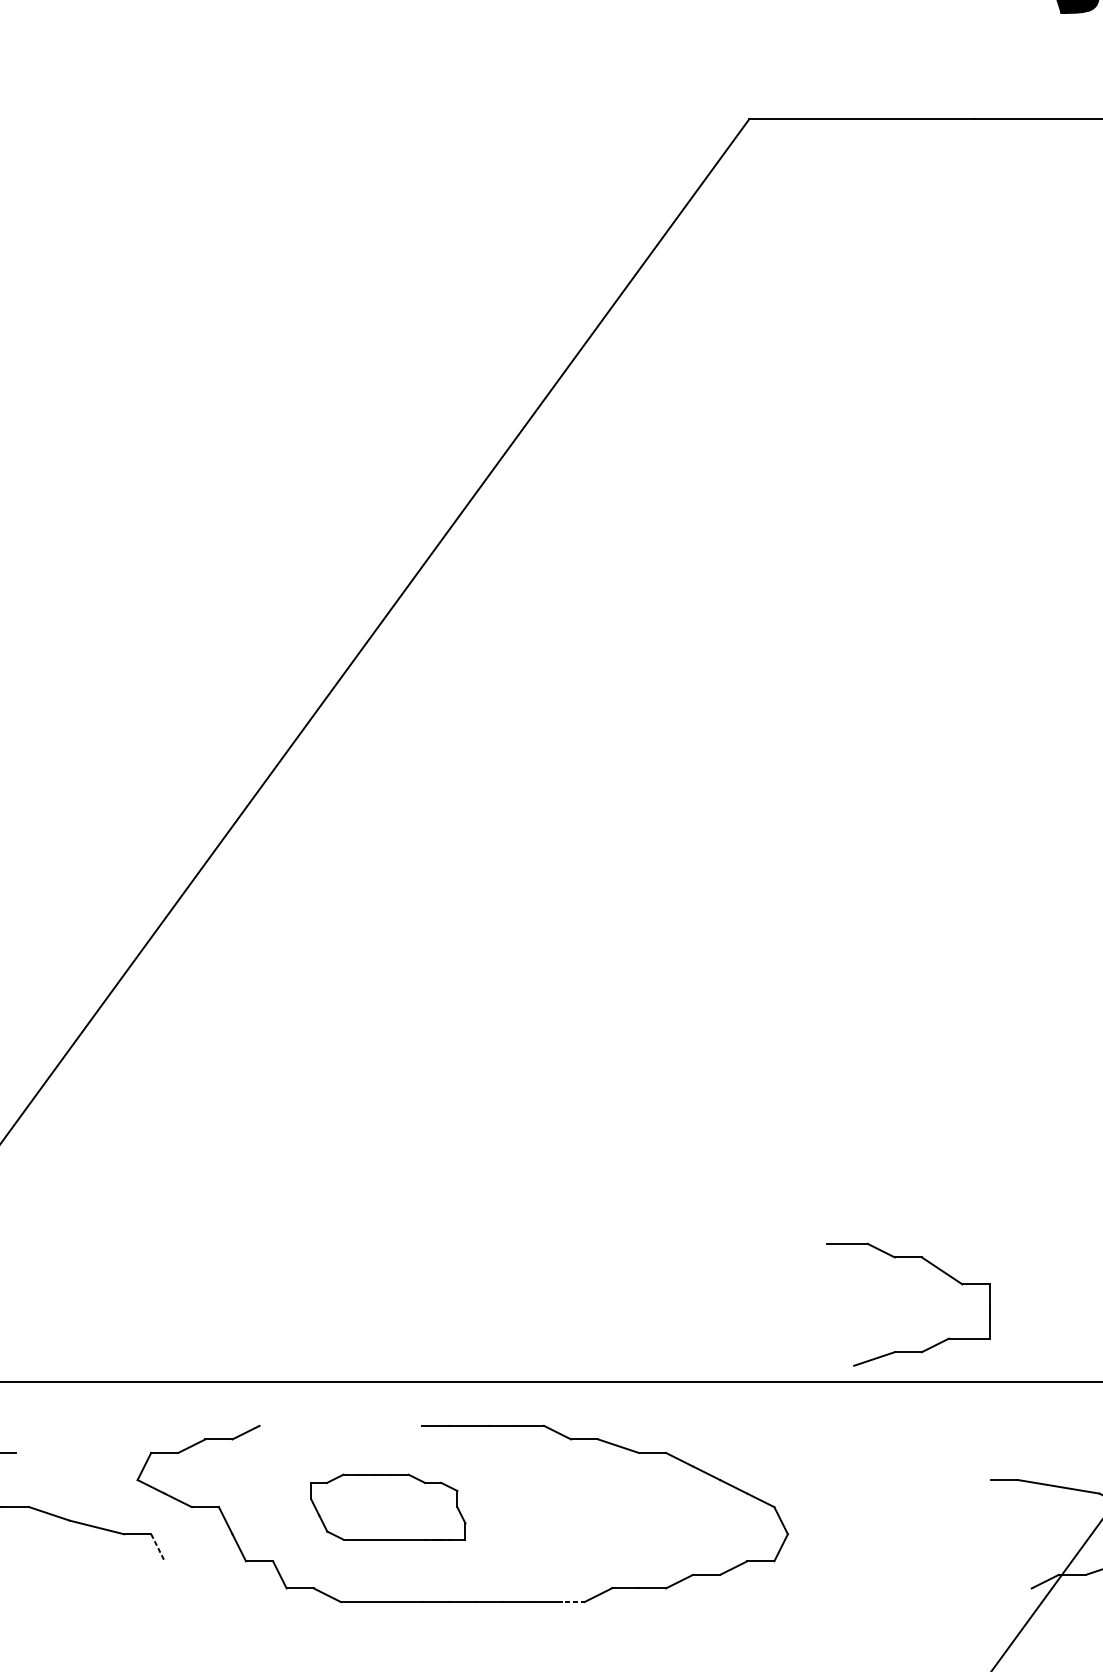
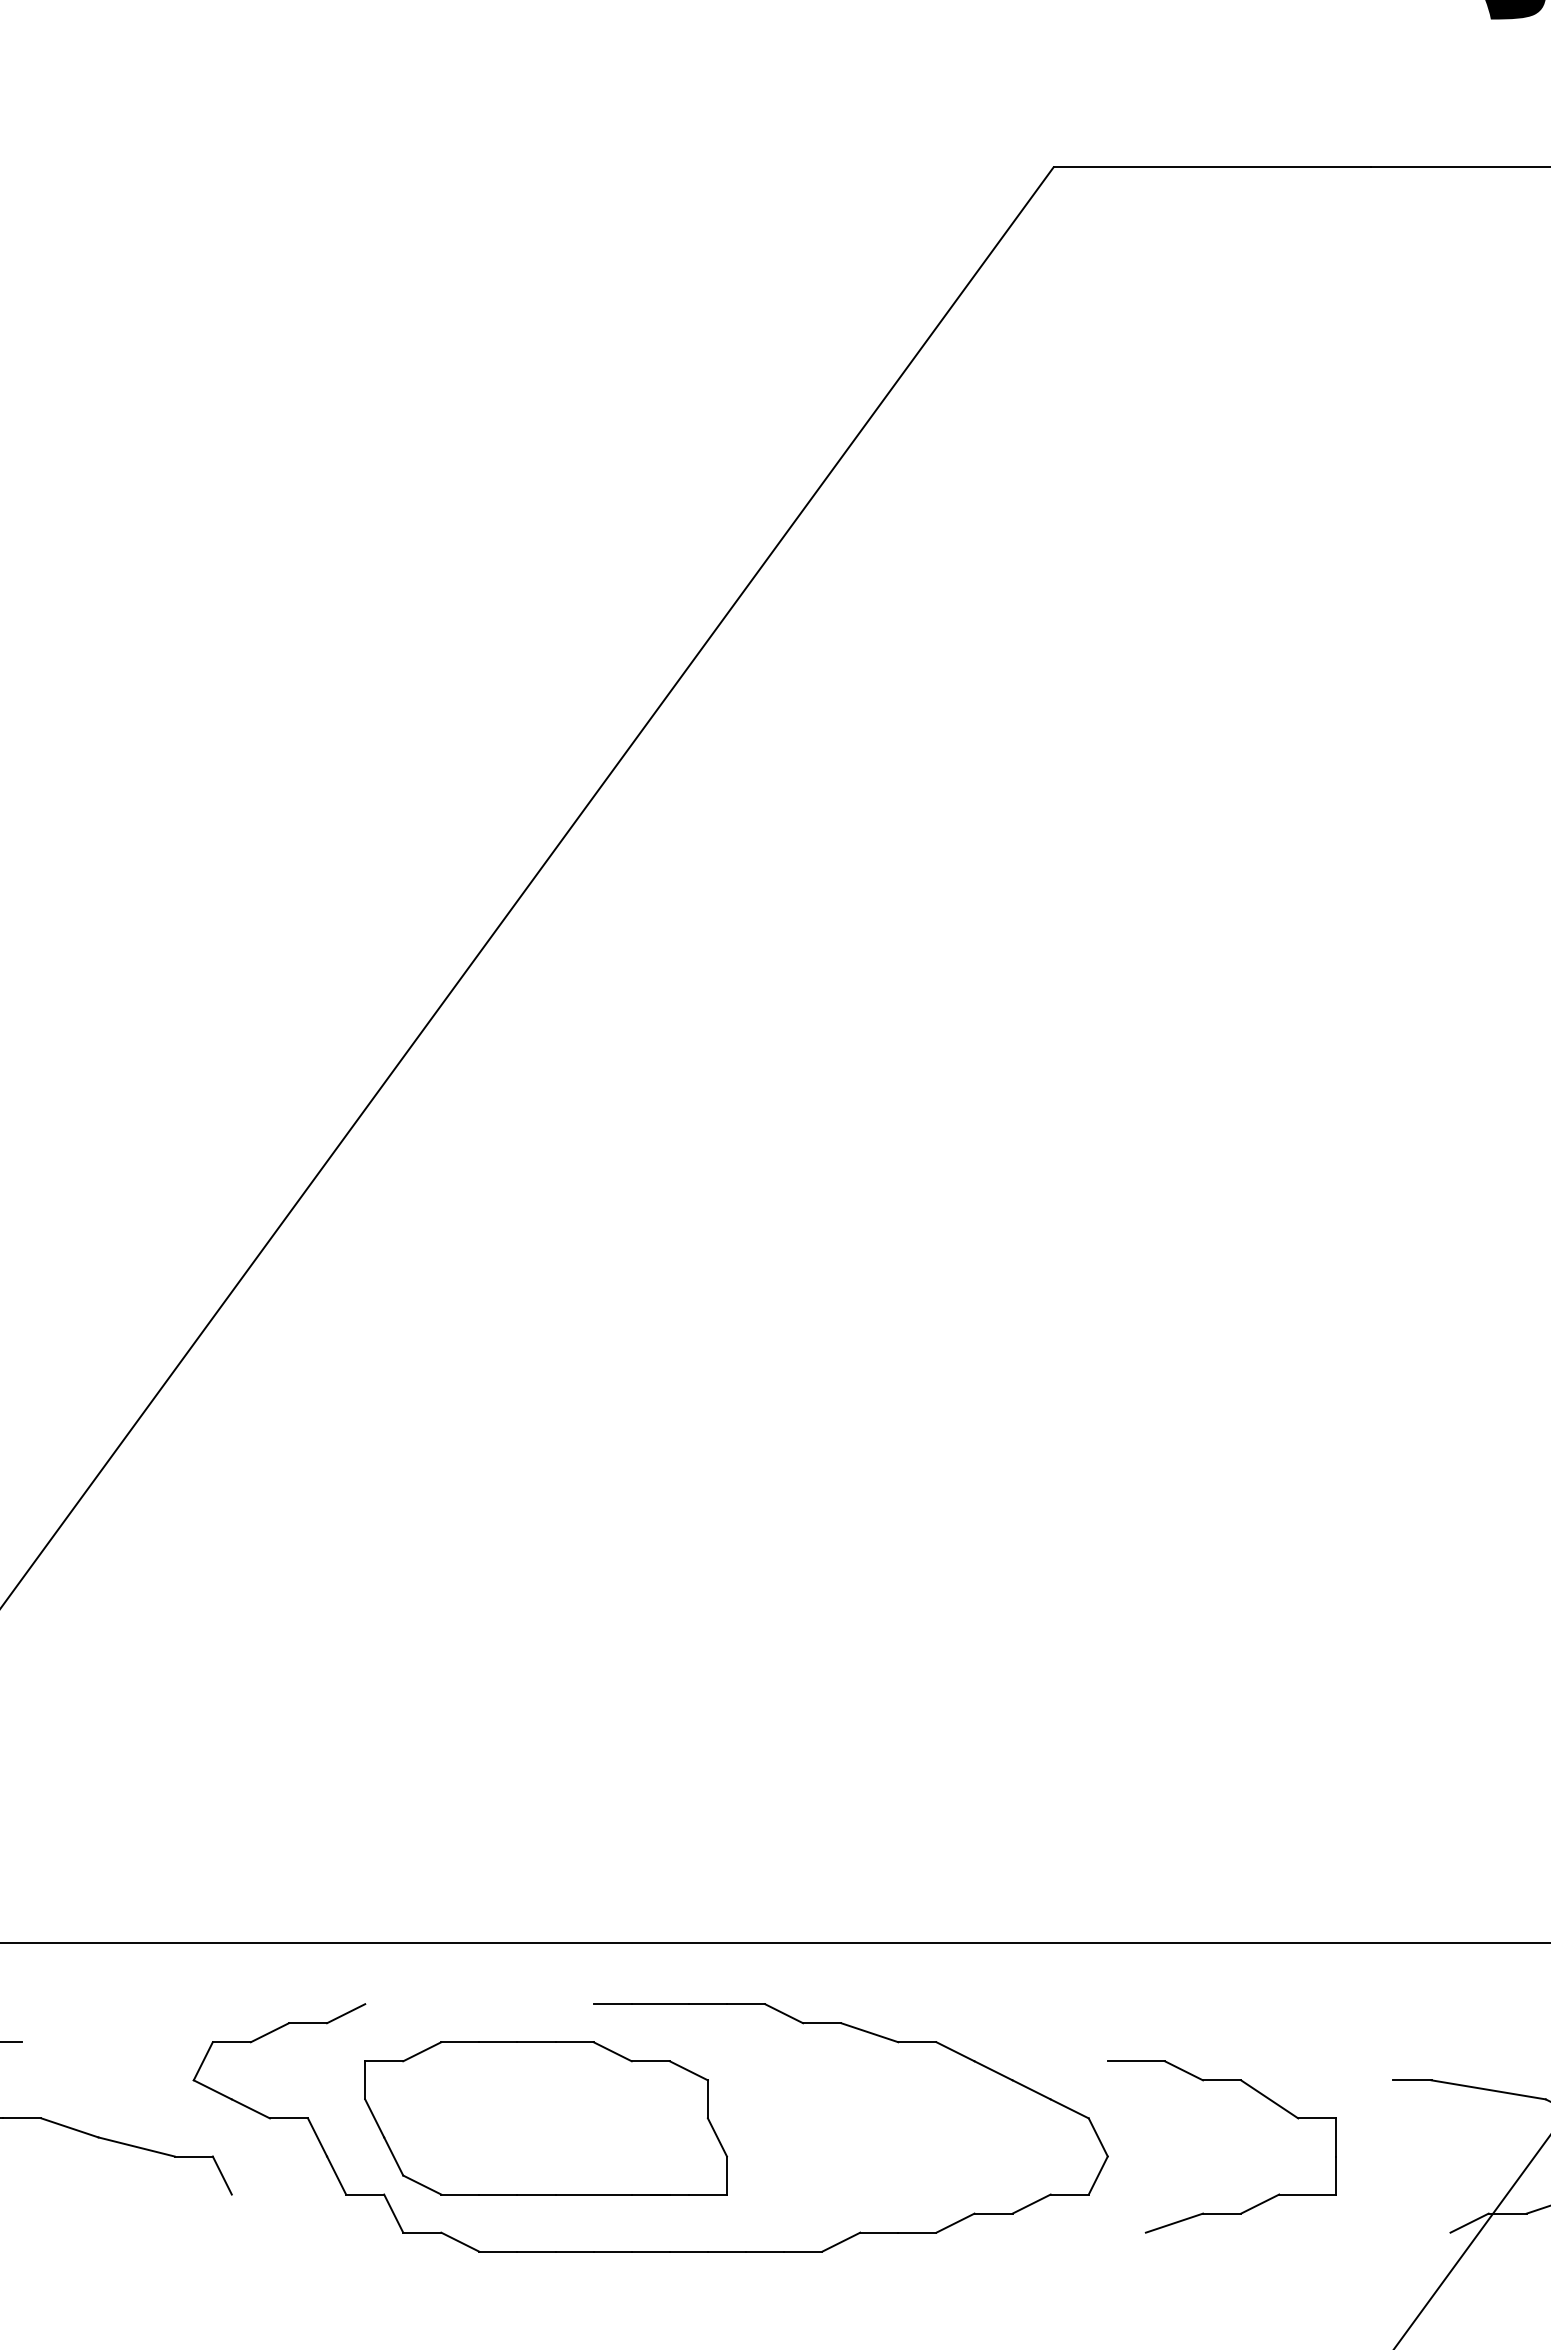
part: (934, 1266) -> (1258, 2093), moved
part: (387, 1507) -> (545, 2118), size x1.67
line: (158, 1547) -> (222, 2175), dashed -> solid
line: (571, 1601) -> (803, 2251), dashed -> solid

